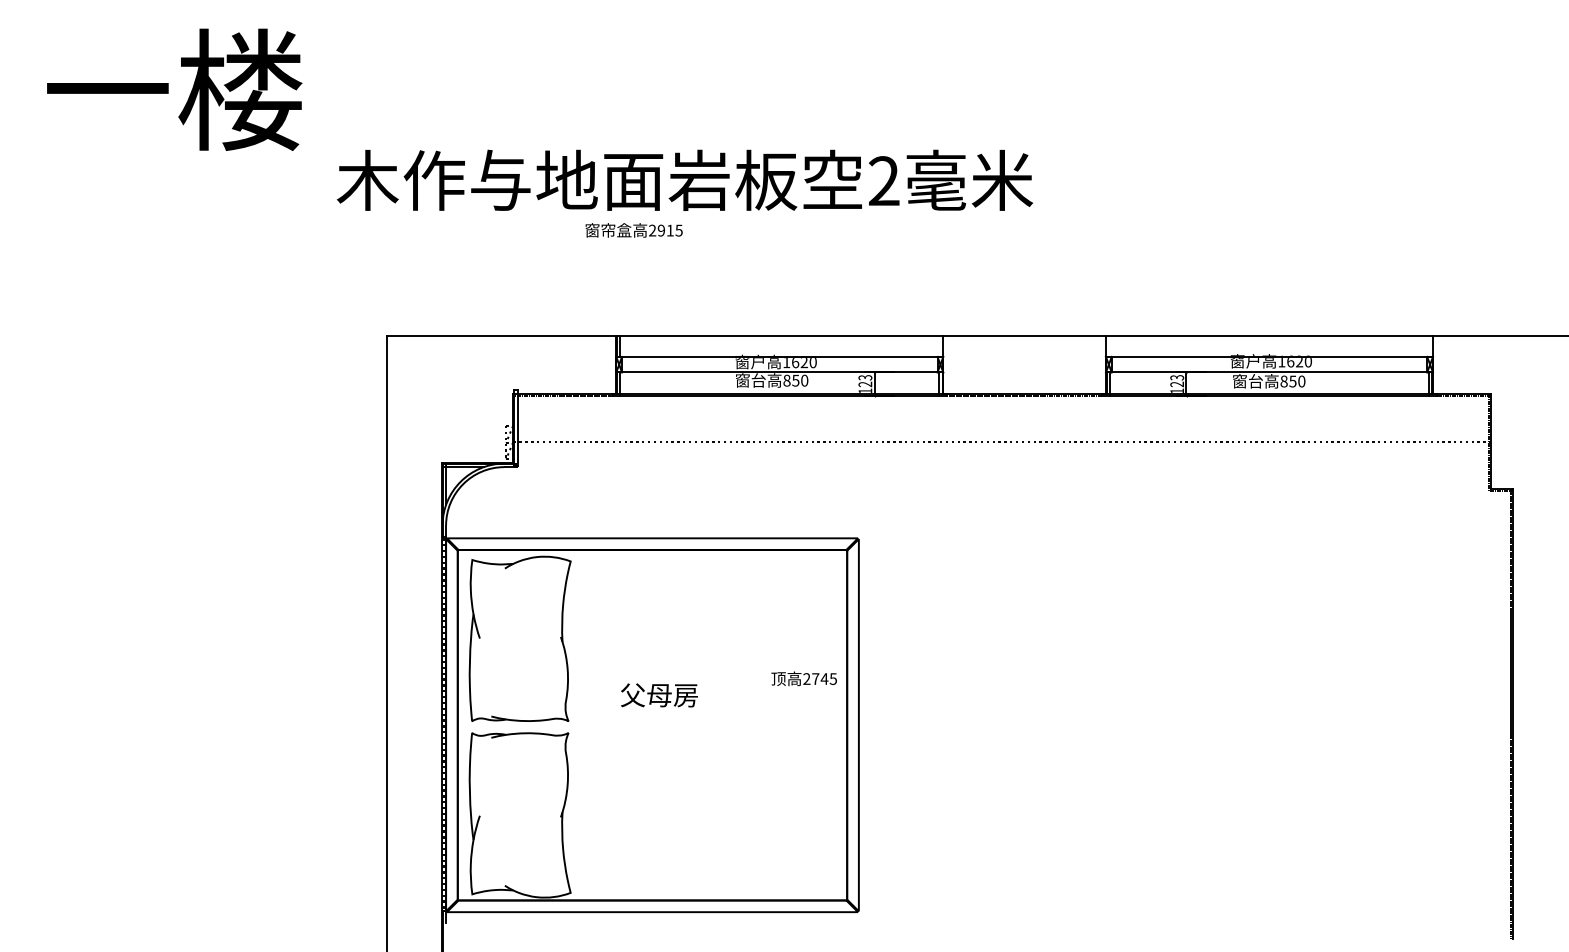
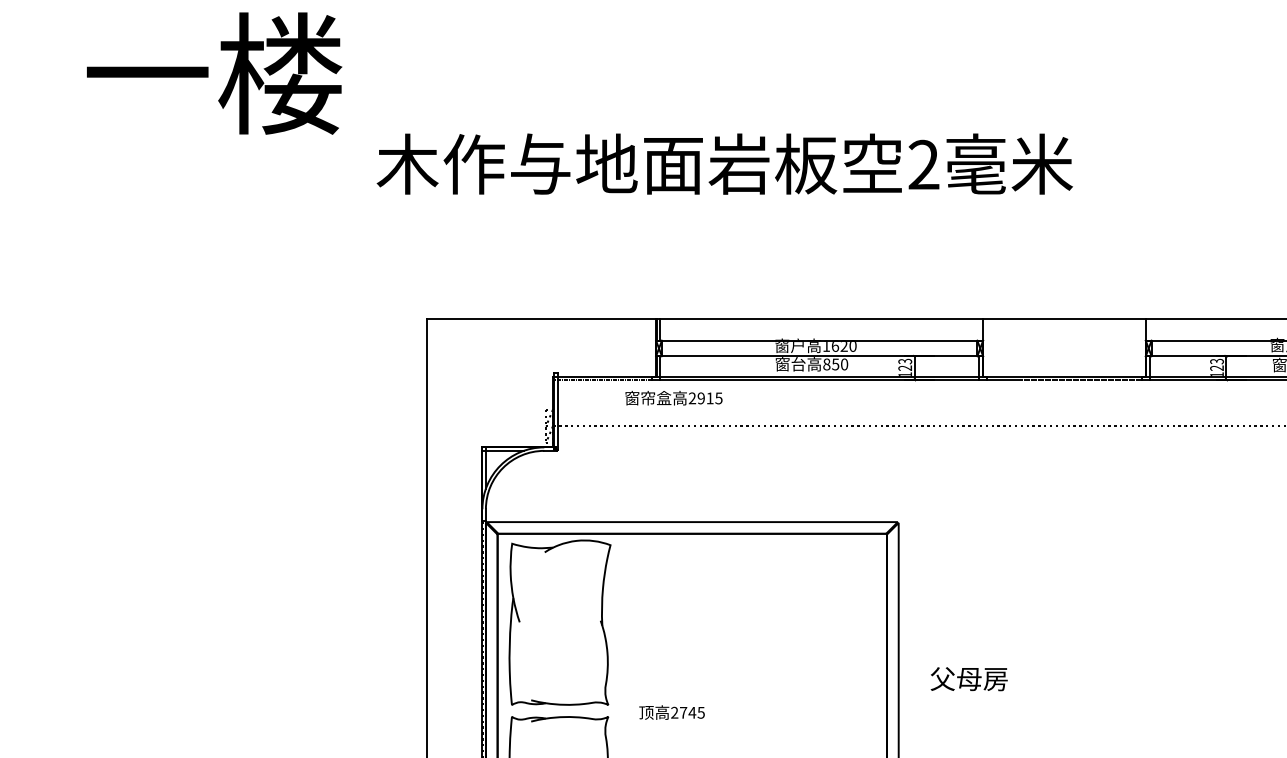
text: (633, 230) -> (673, 398), moved
text: (803, 678) -> (671, 712), moved
text: (659, 695) -> (969, 679), moved

